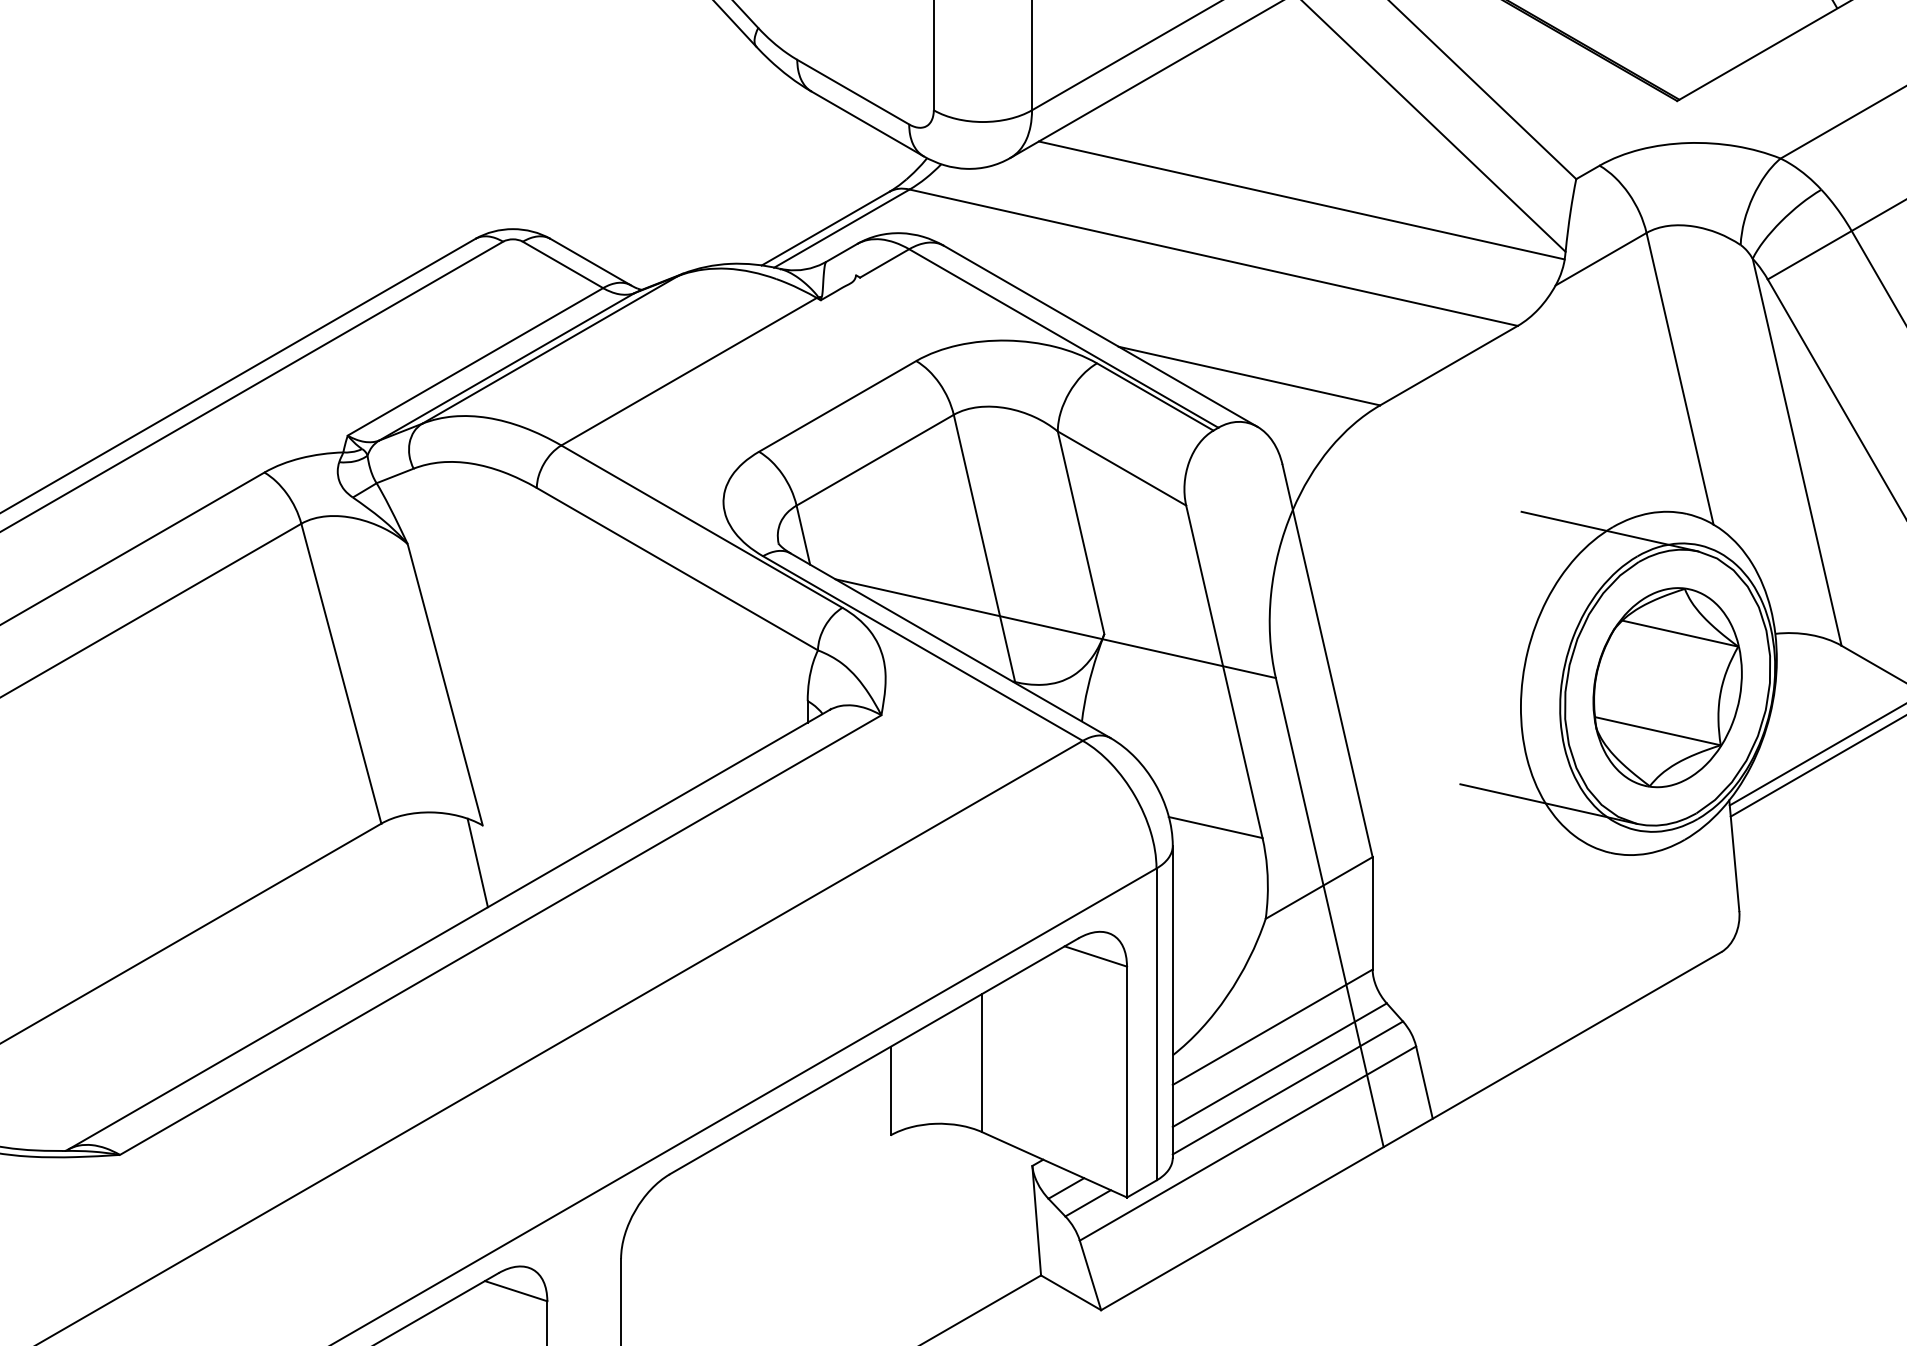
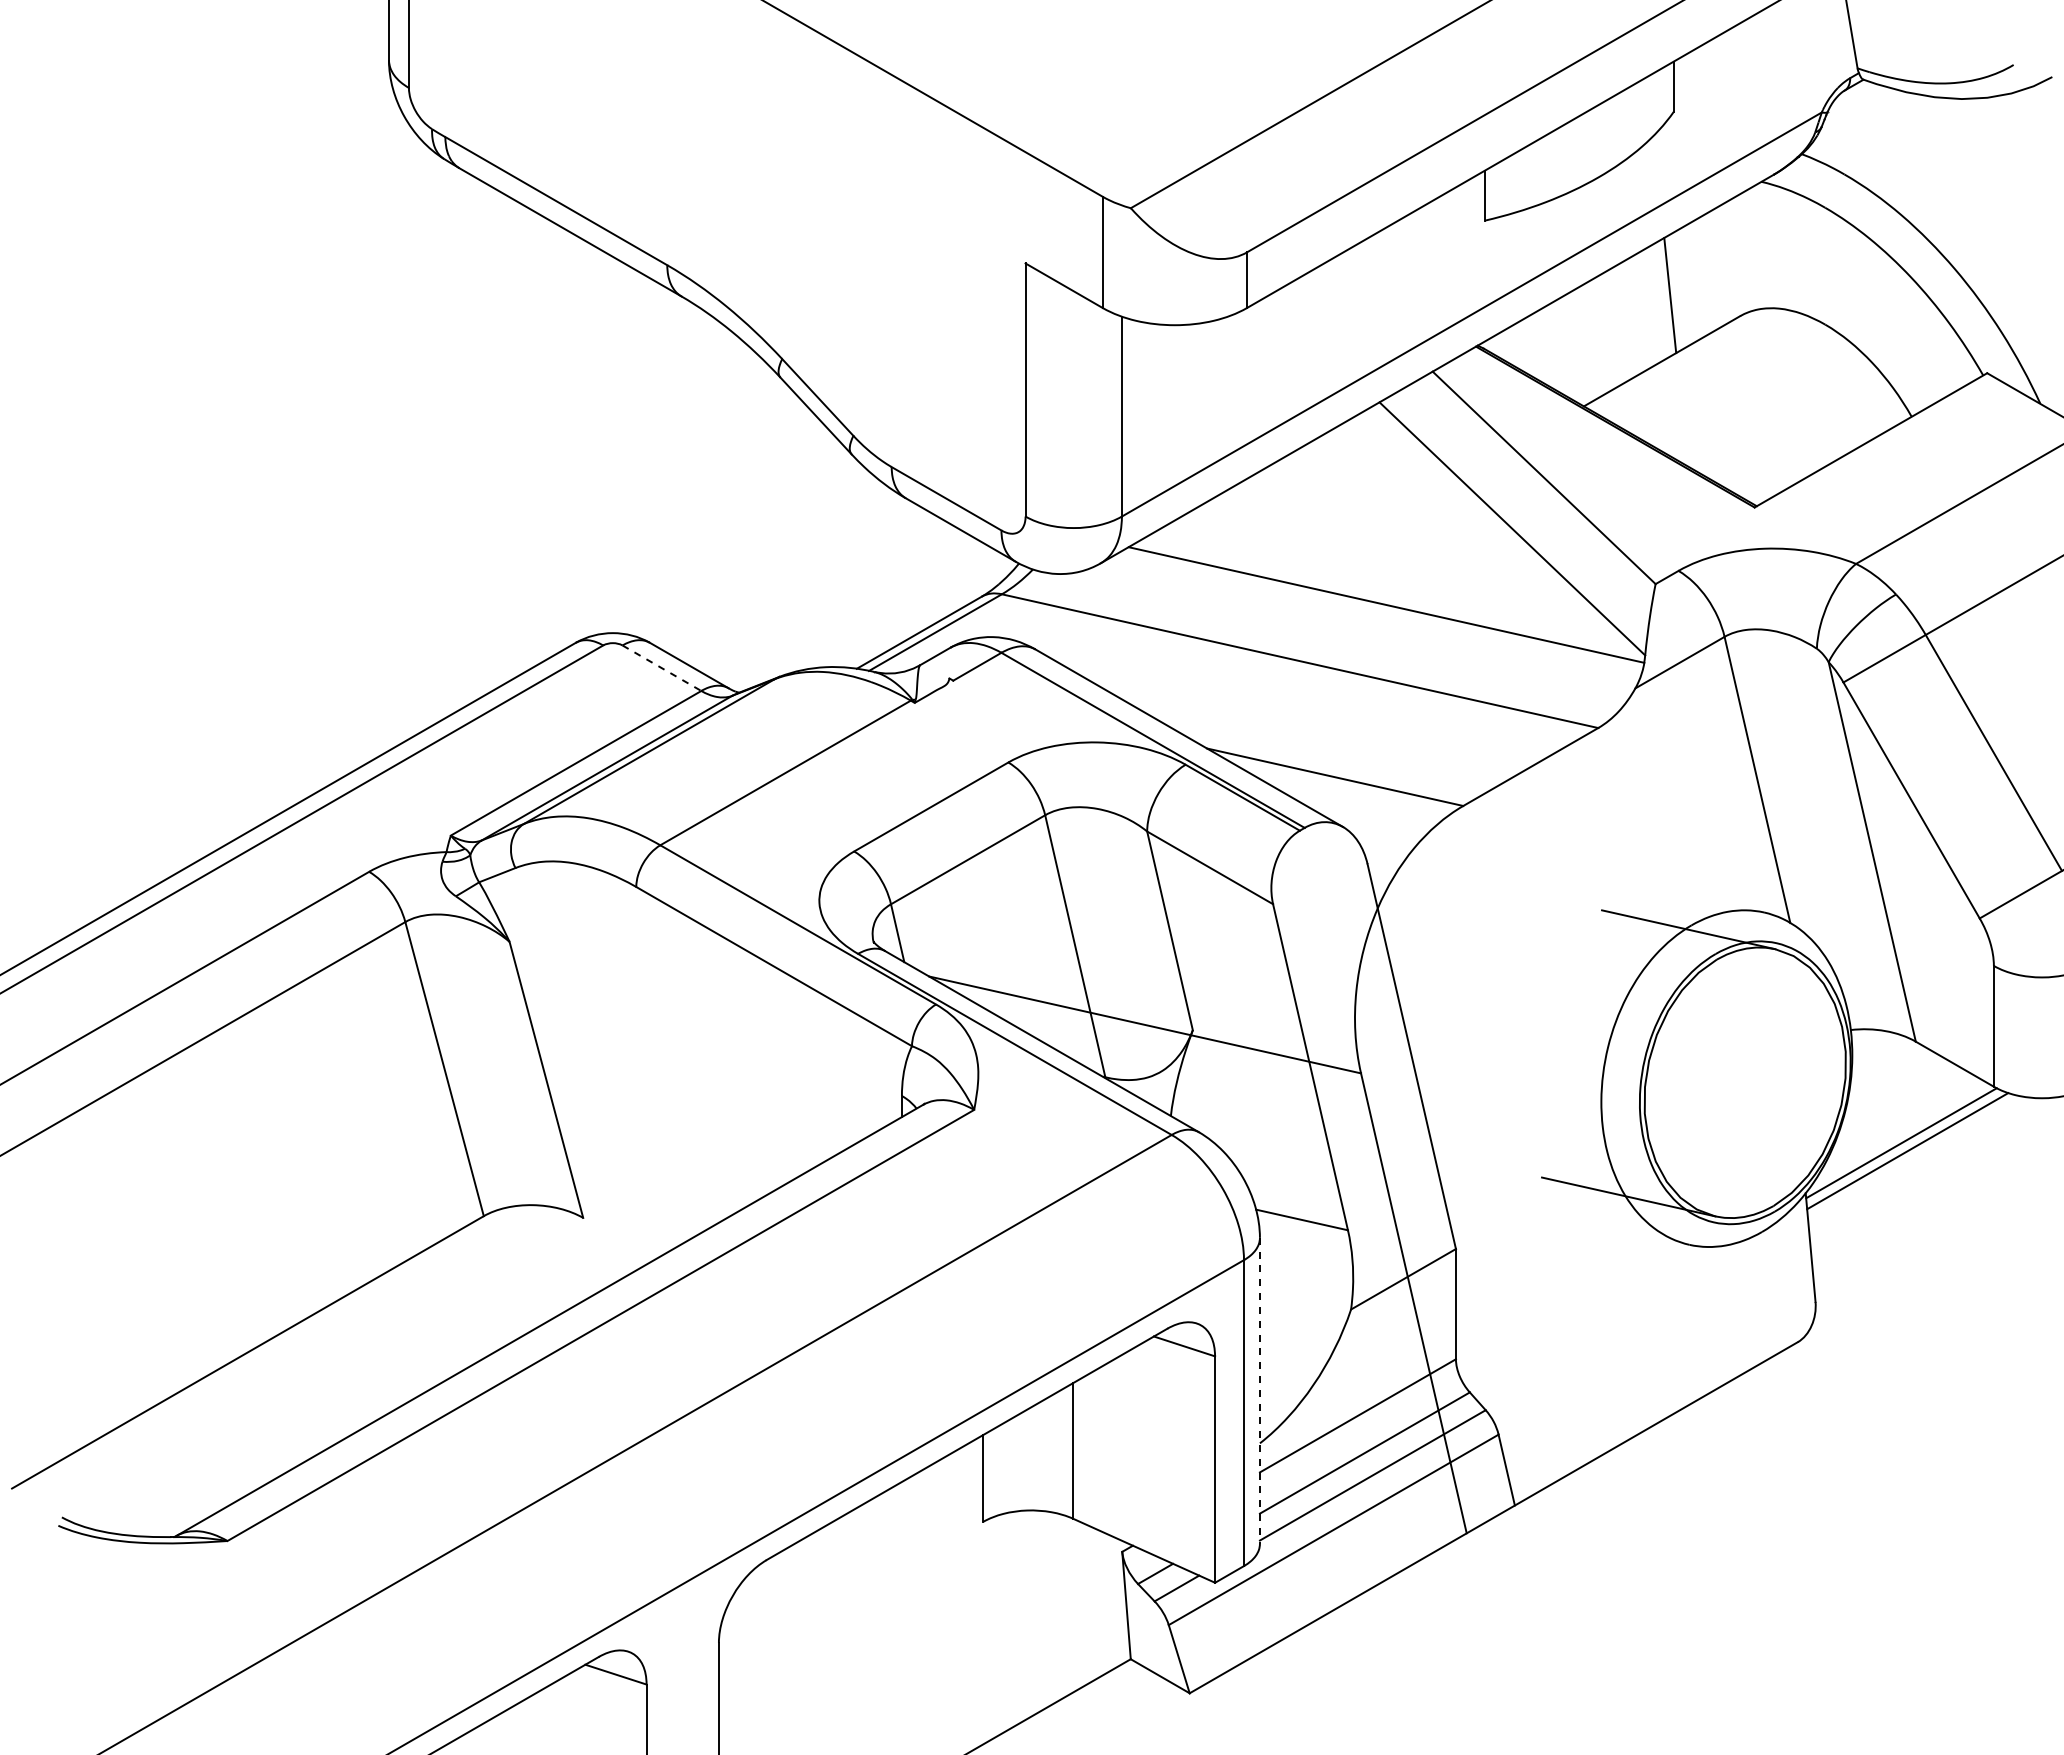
line: (562, 265) -> (661, 668), solid -> dashed
part: (1666, 687) -> (1744, 1082), removed
line: (477, 862) -> (578, 1254), removed
line: (1172, 1001) -> (1259, 1390), solid -> dashed

